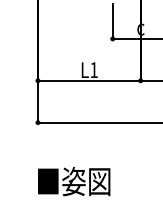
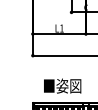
text: (73, 180) -> (62, 85), moved

